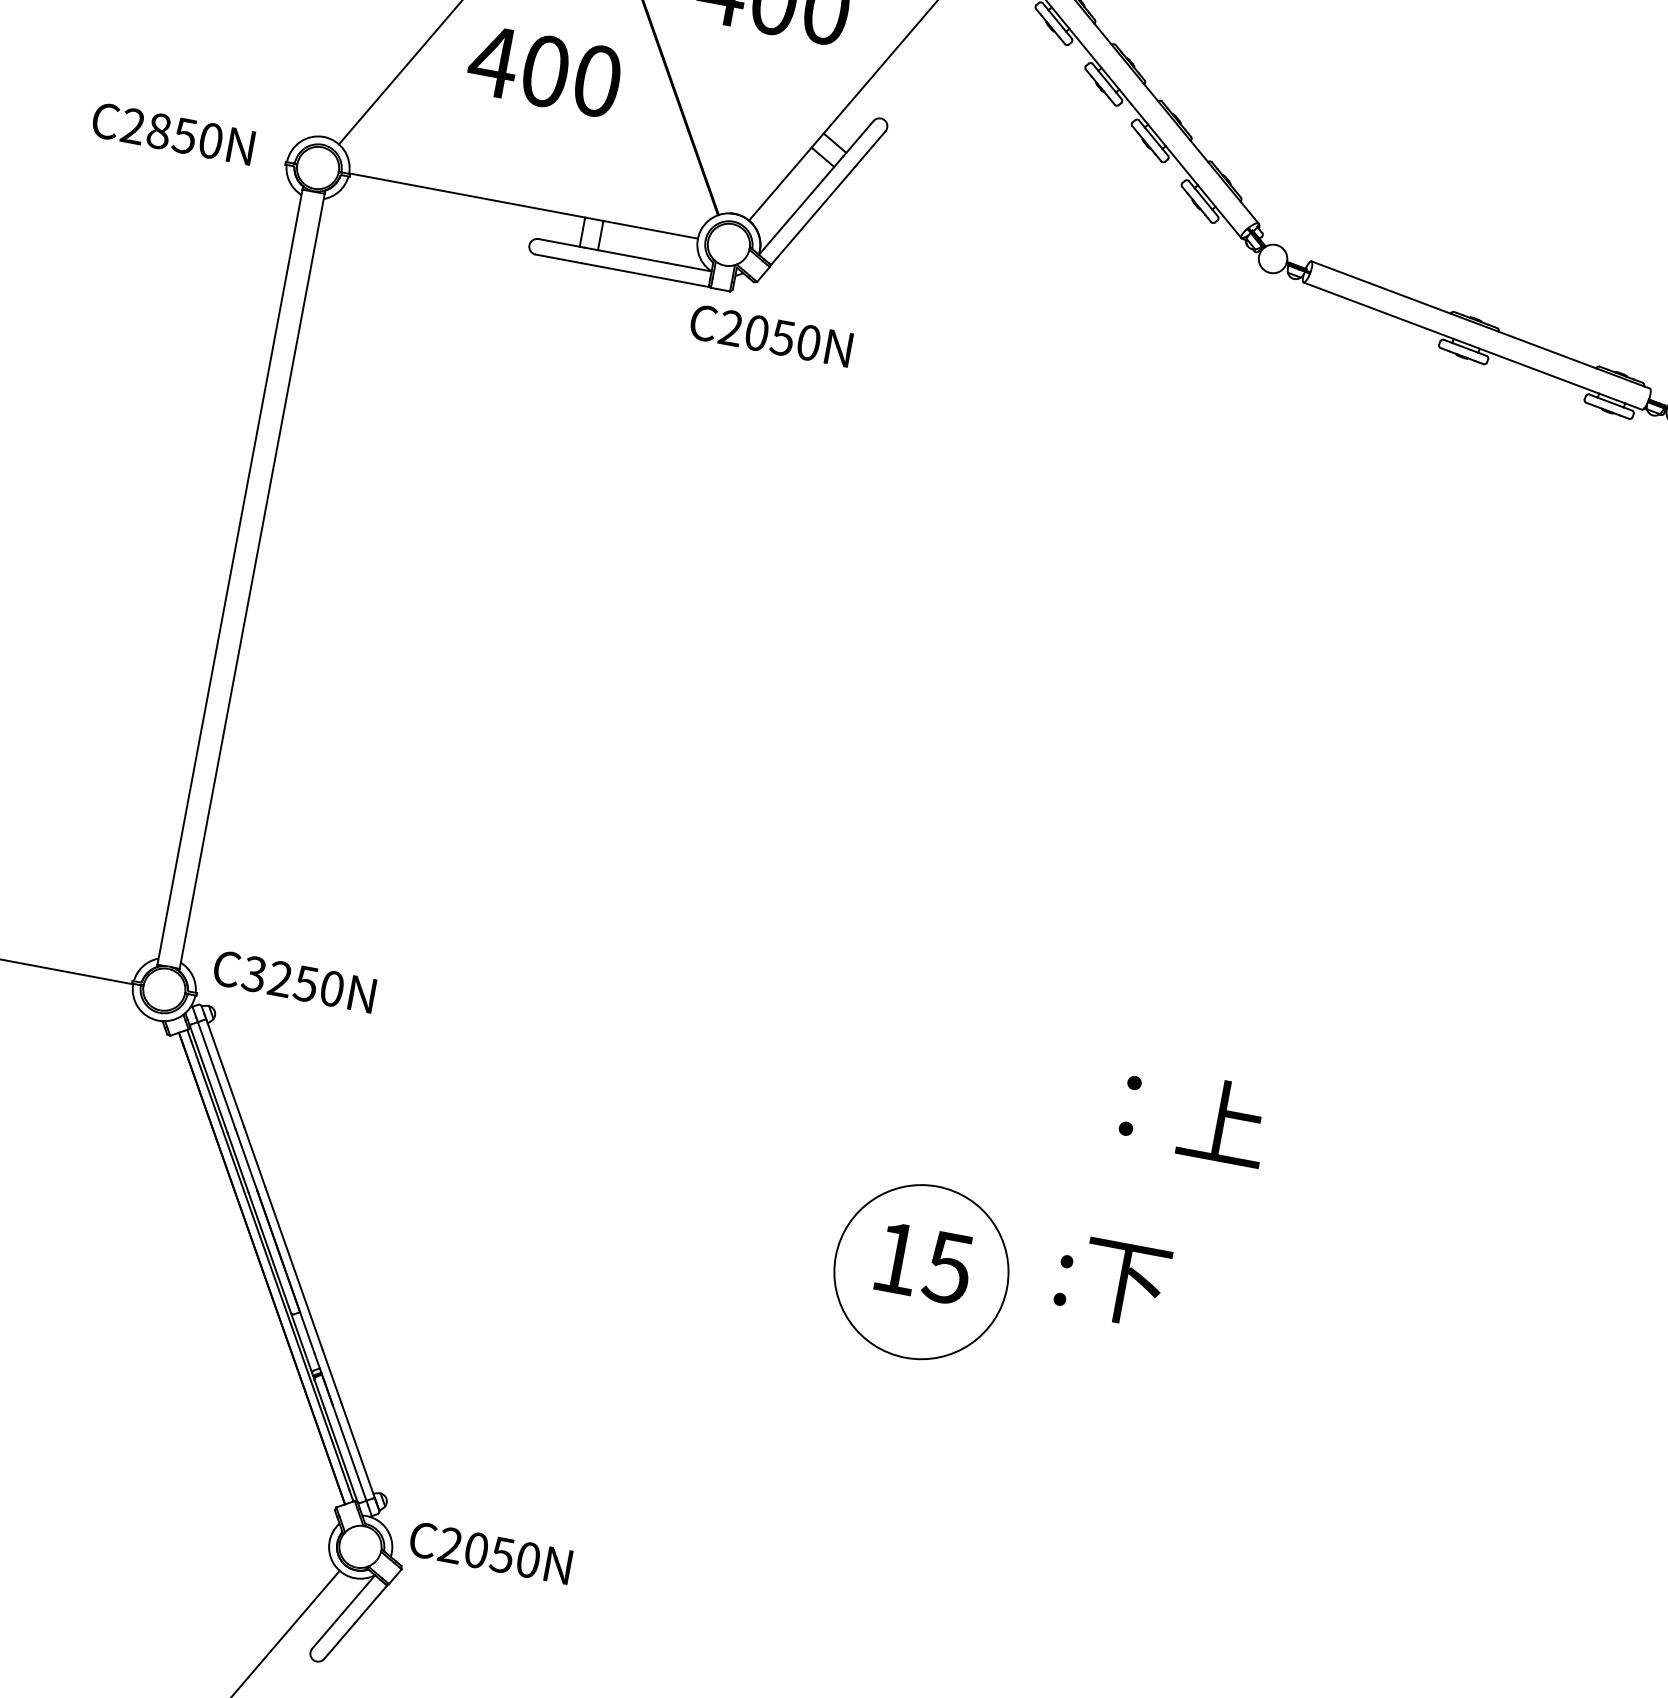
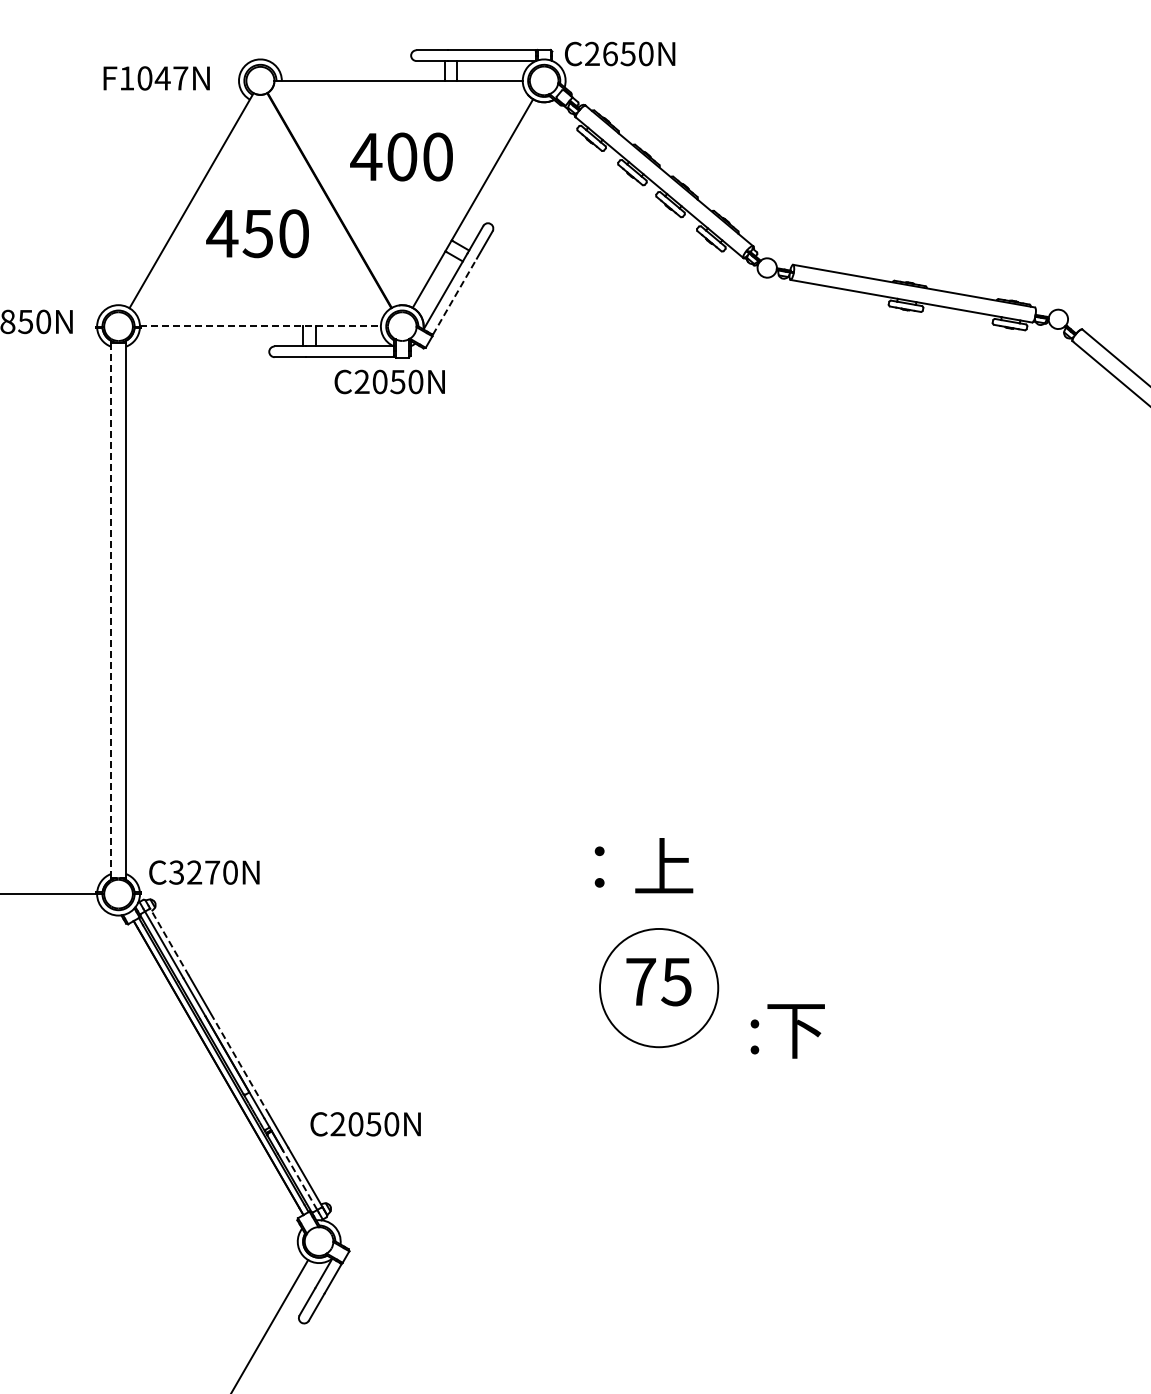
text: (544, 70) -> (257, 233), 400 -> 450
line: (523, 206) -> (260, 326), solid -> dashed
line: (812, 215) -> (454, 296), solid -> dashed
text: (770, 334) -> (389, 381), moved
line: (229, 576) -> (110, 610), solid -> dashed
text: (306, 983) -> (212, 872), C3250N -> C3270N
line: (224, 1073) -> (169, 942), solid -> dashed
text: (1194, 1115) -> (643, 865), moved
text: (896, 1257) -> (640, 981), 15 -> 75
line: (293, 1269) -> (239, 1064), solid -> dashed
text: (1112, 1281) -> (787, 1031), moved
line: (348, 1451) -> (299, 1179), solid -> dashed
text: (490, 1553) -> (365, 1124), moved

